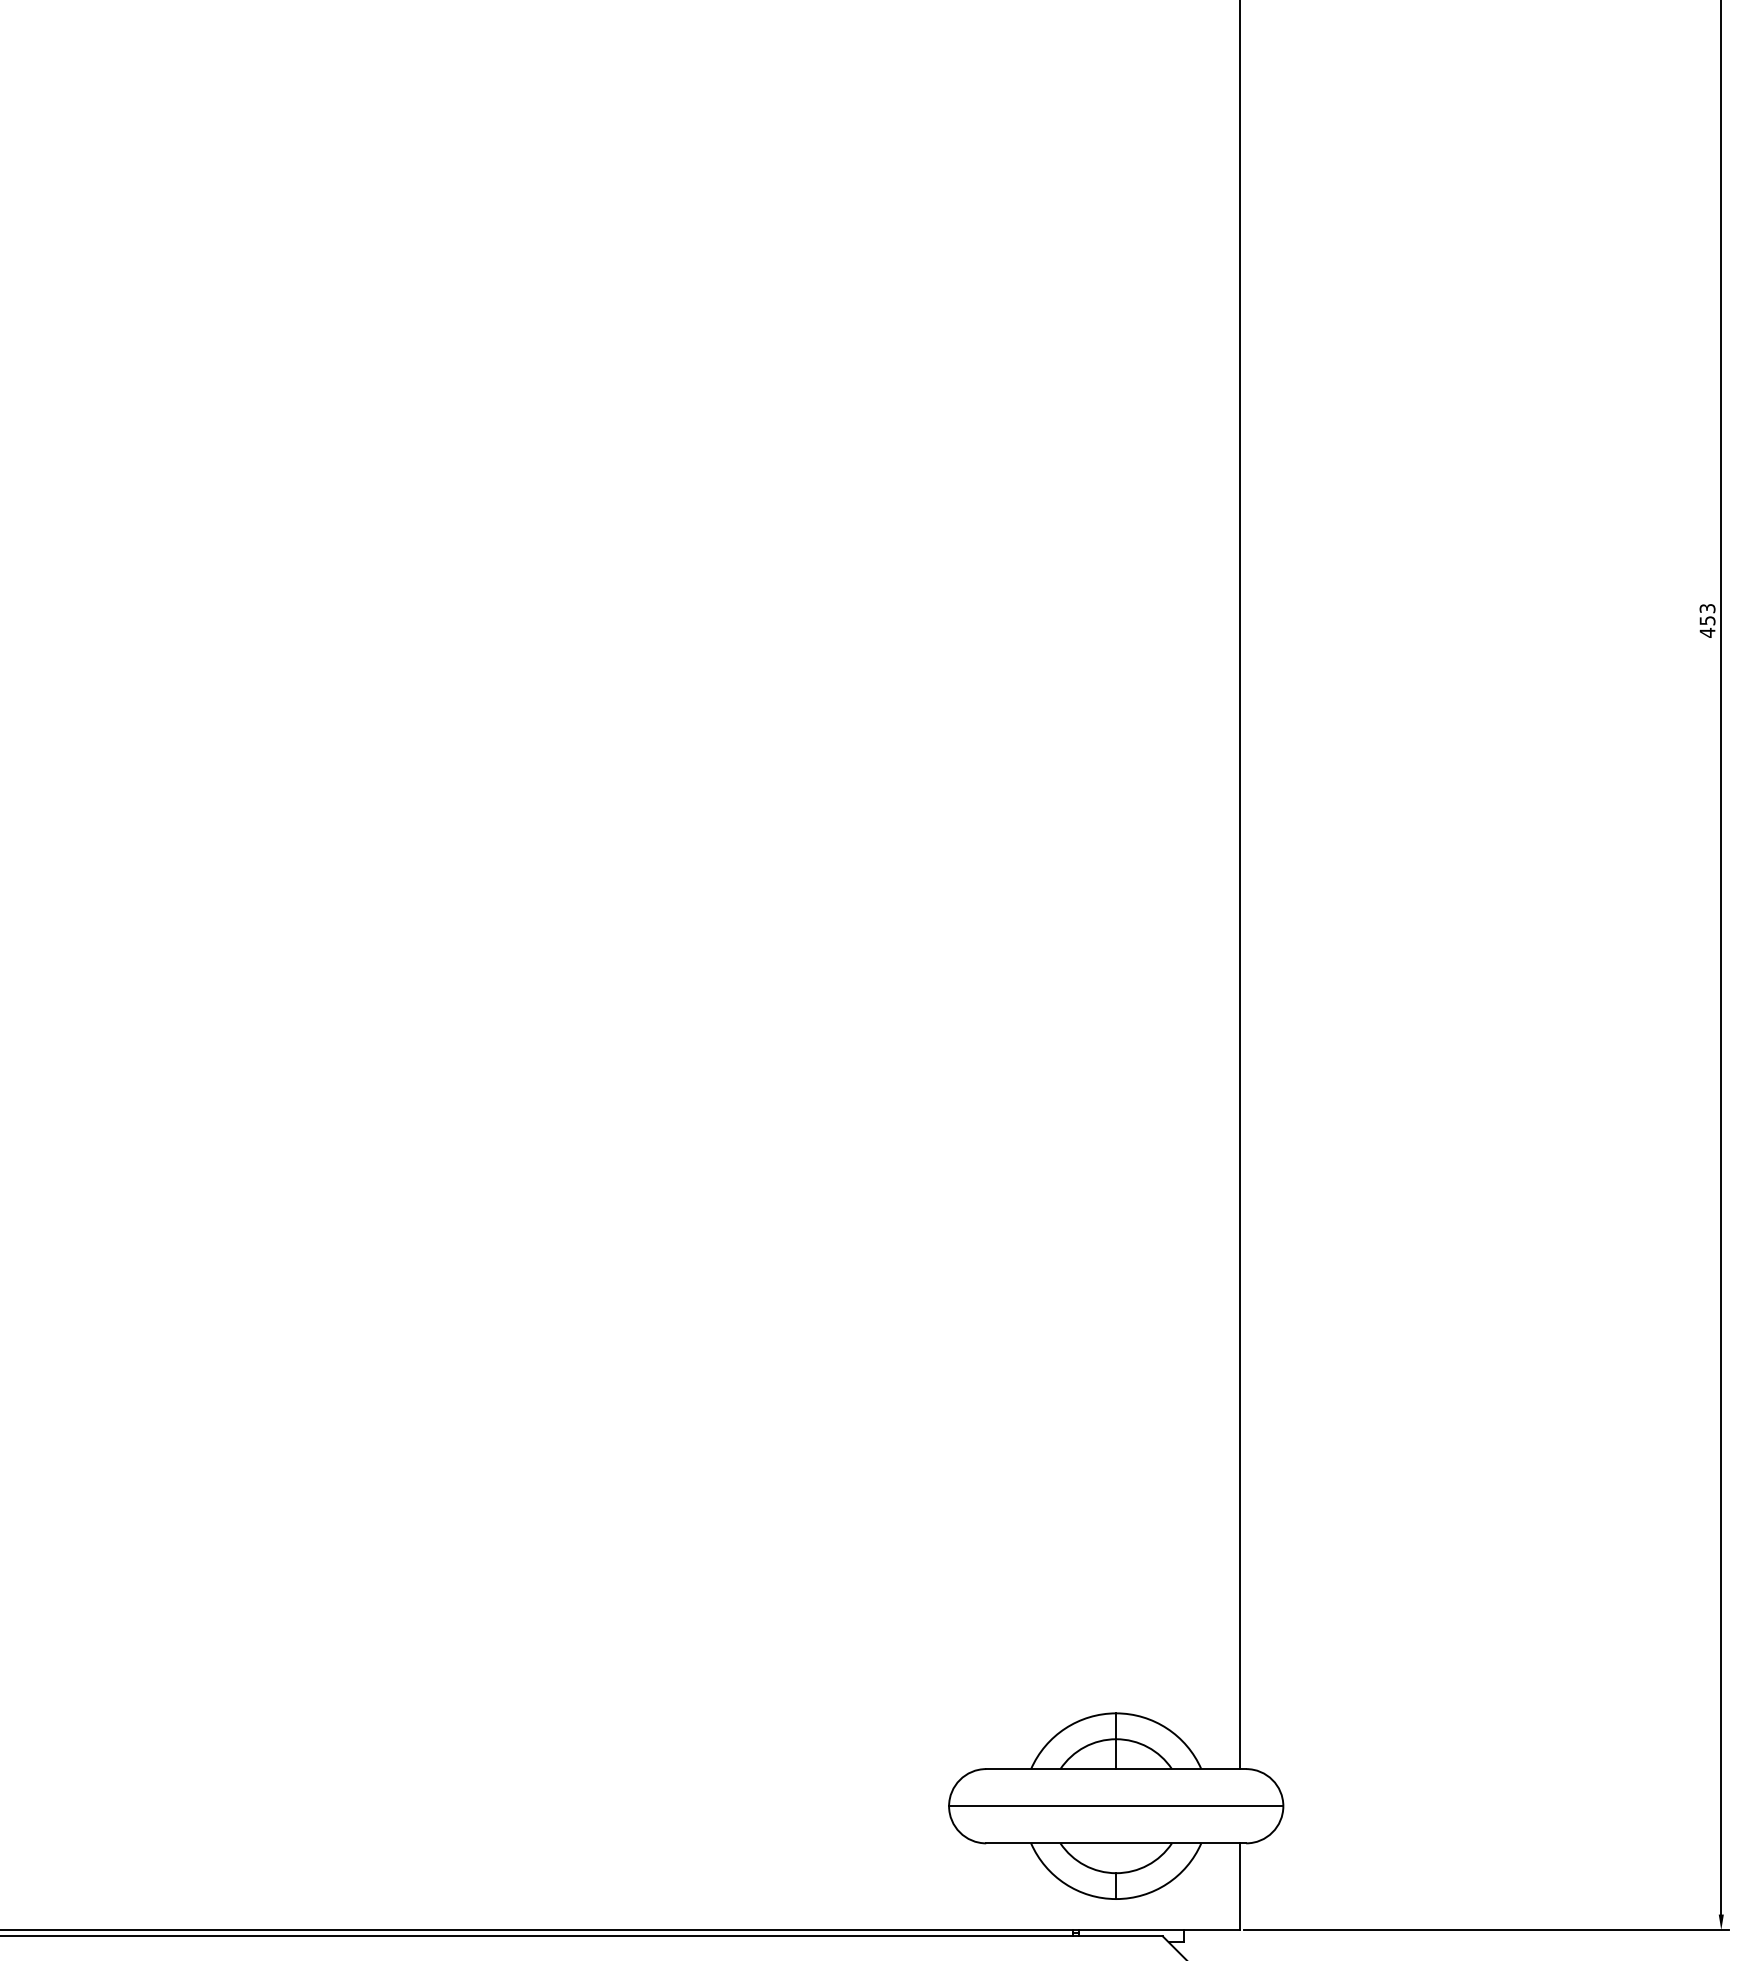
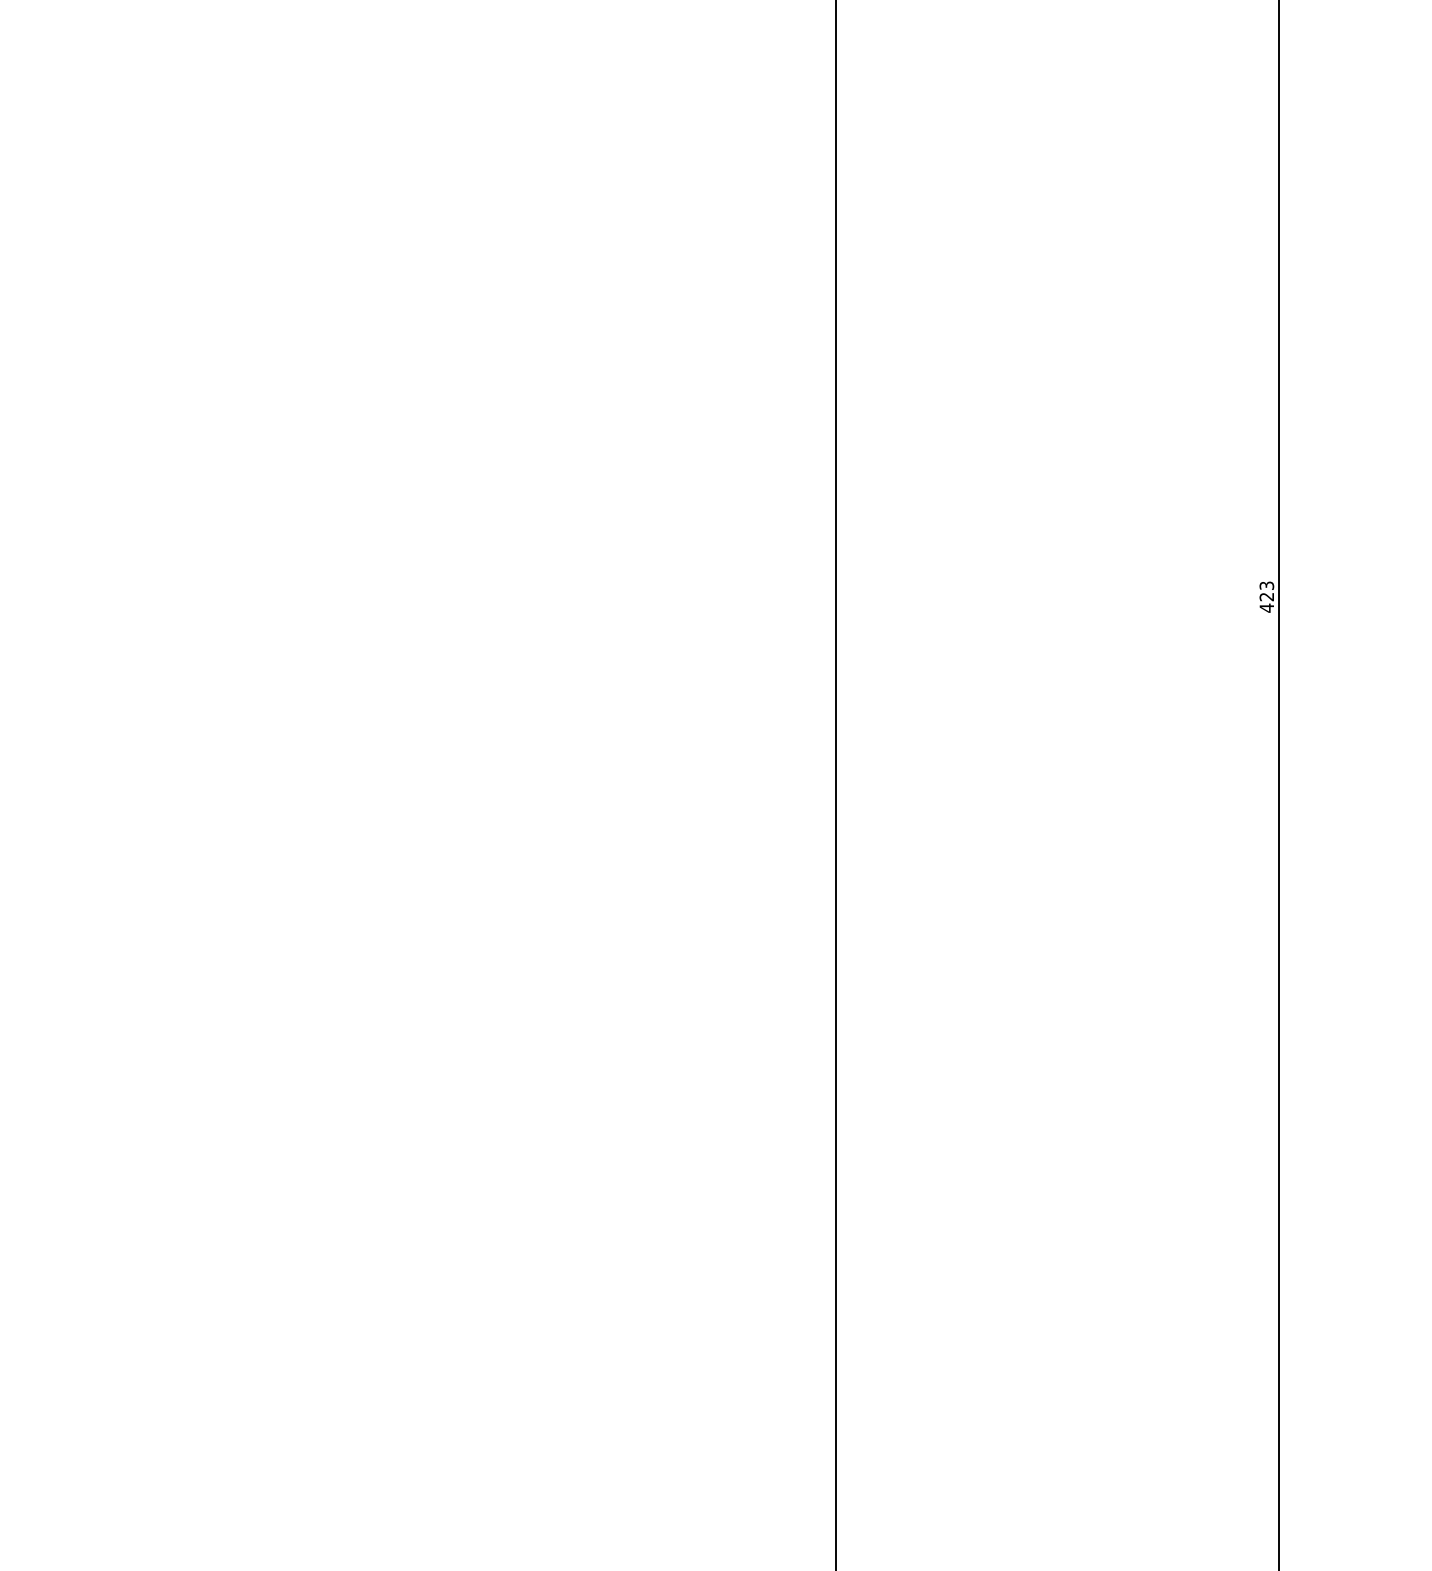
text: (1707, 620) -> (1266, 596), 453 -> 423

